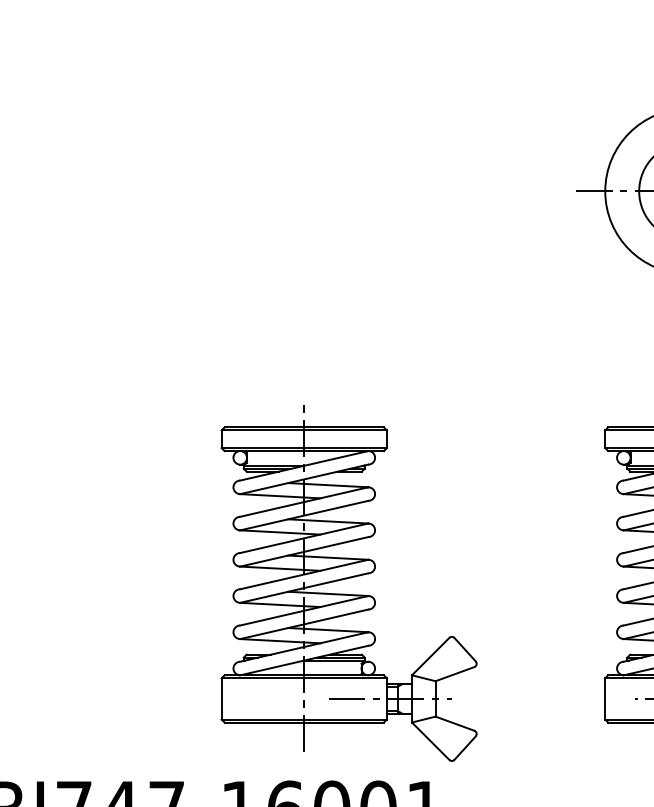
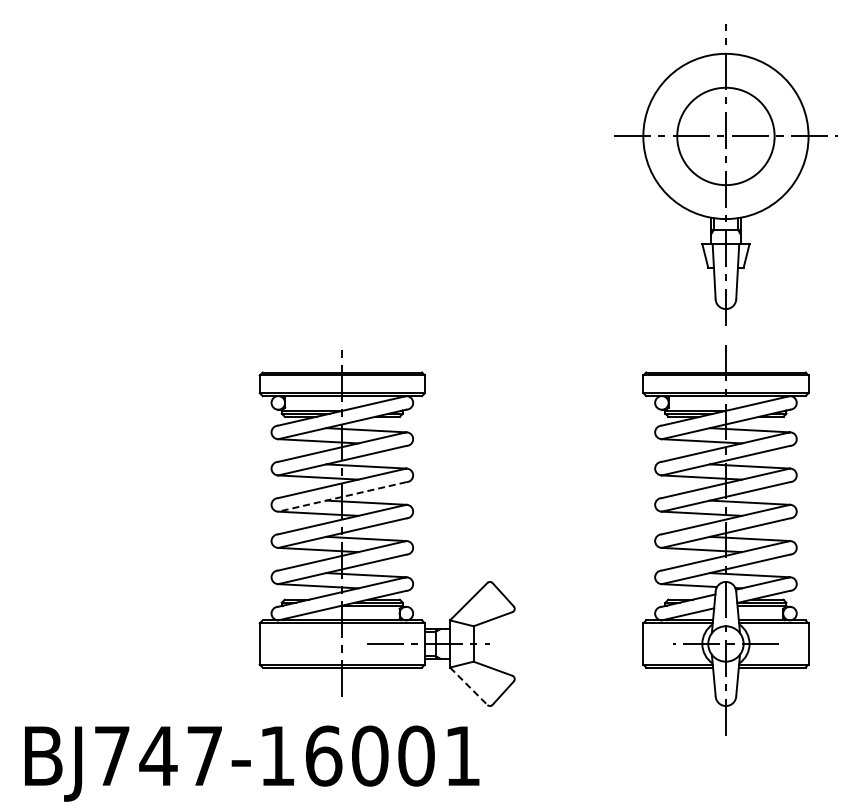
line: (304, 551) -> (342, 496), solid -> dashed
line: (431, 741) -> (469, 686), solid -> dashed

